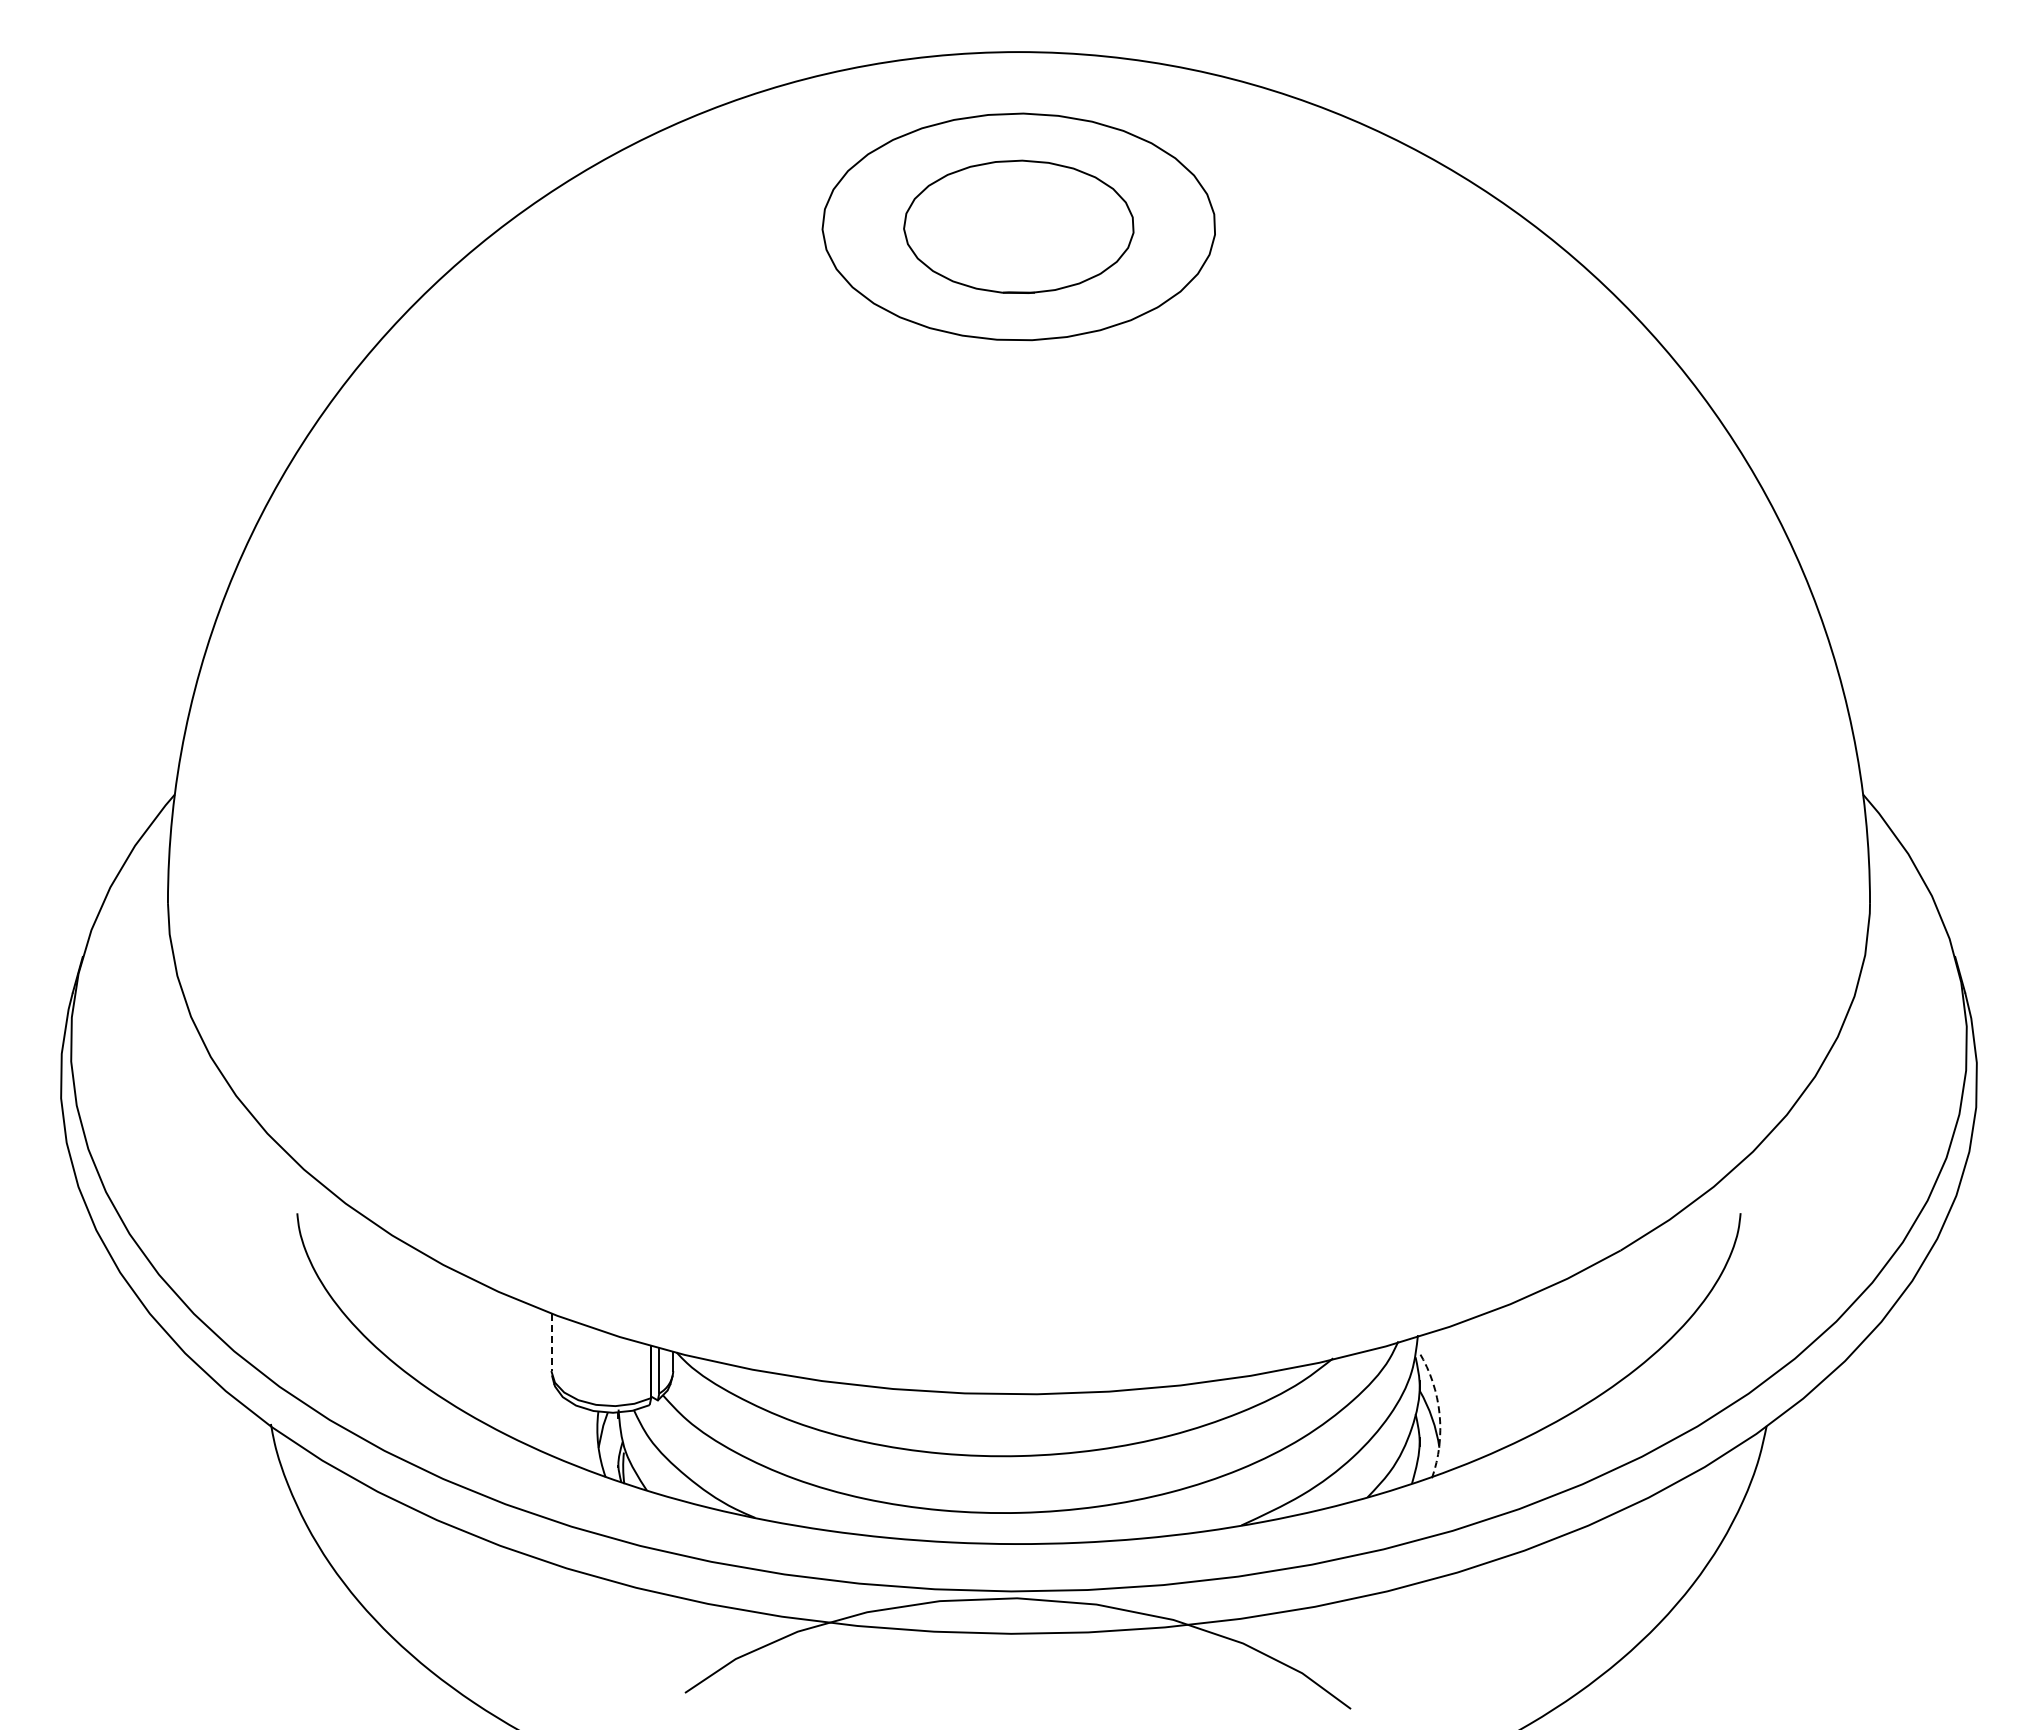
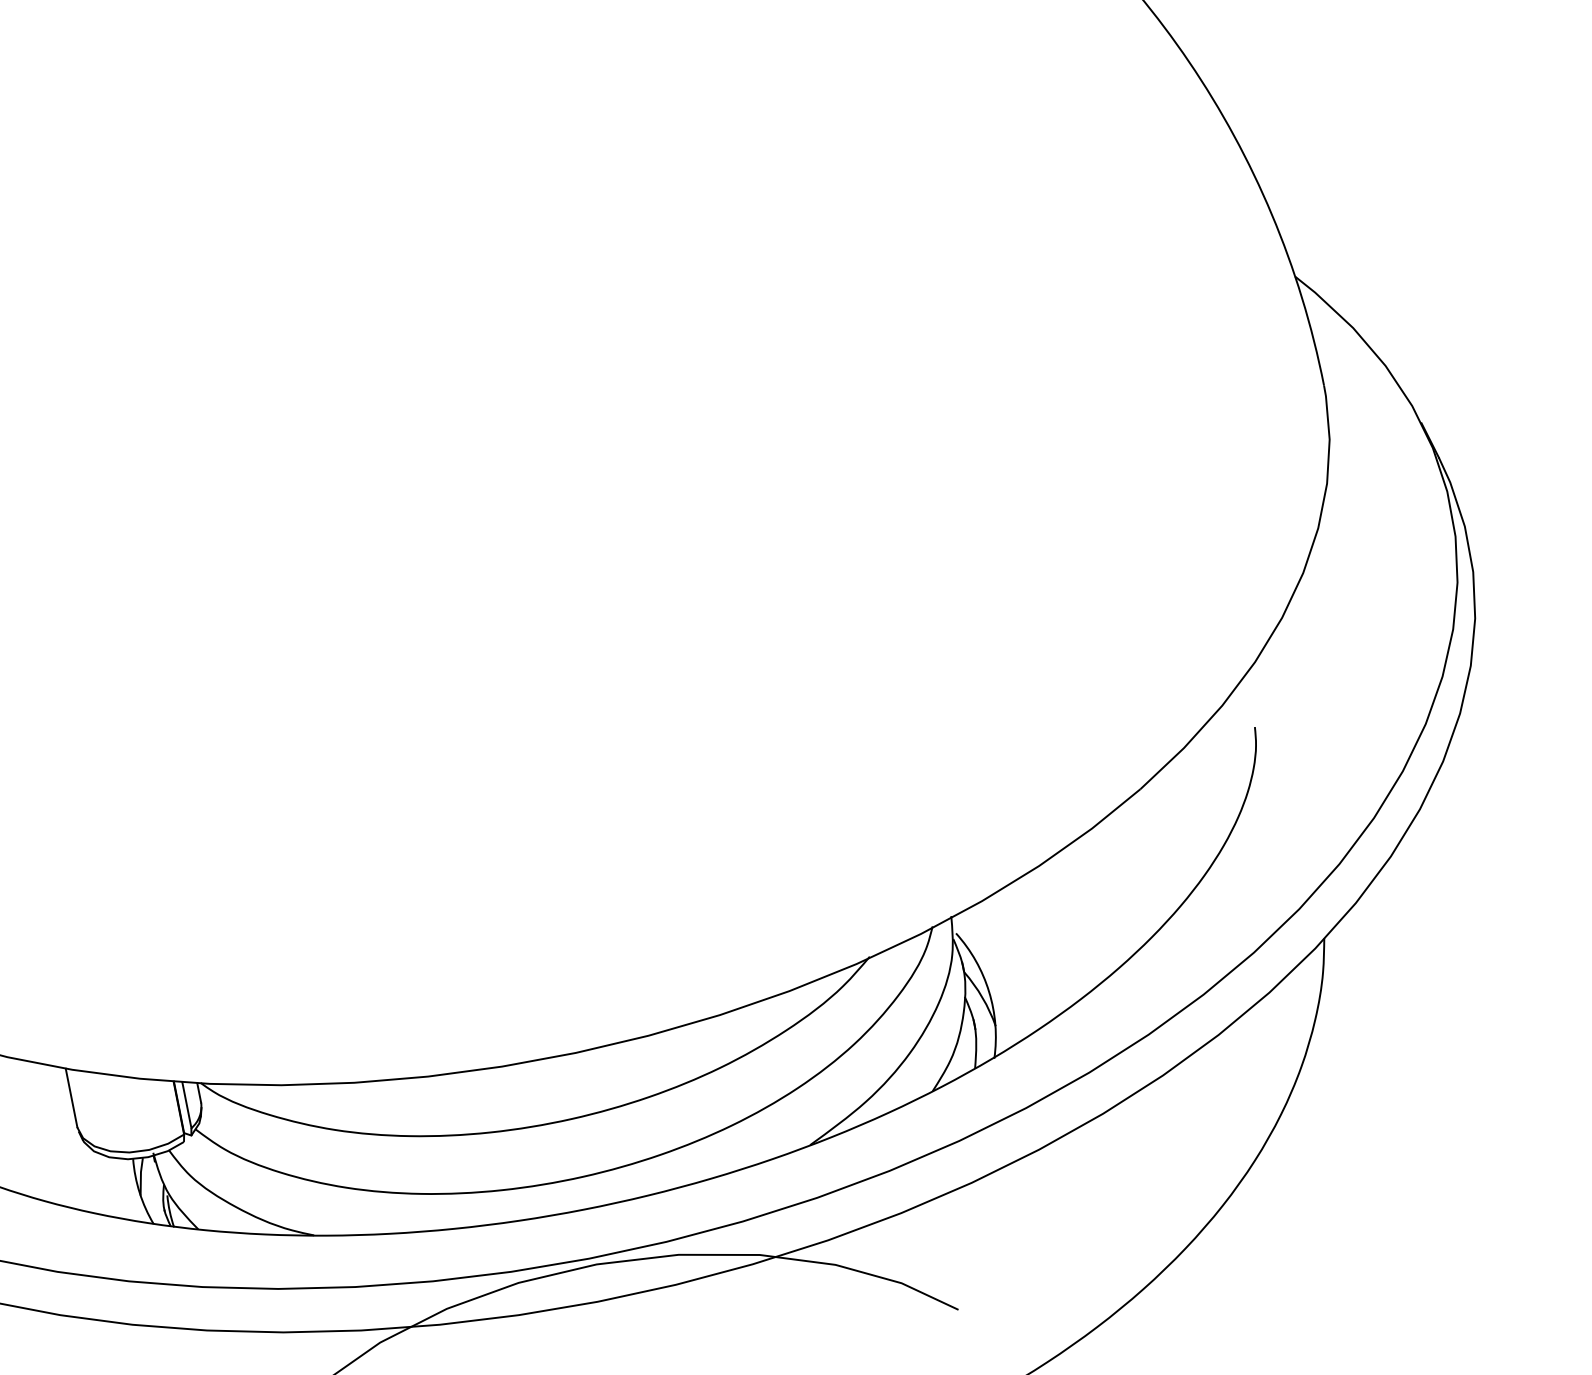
line: (551, 1342) -> (71, 1098), dashed -> solid
arc: (1439, 1413) -> (988, 991), dashed -> solid

